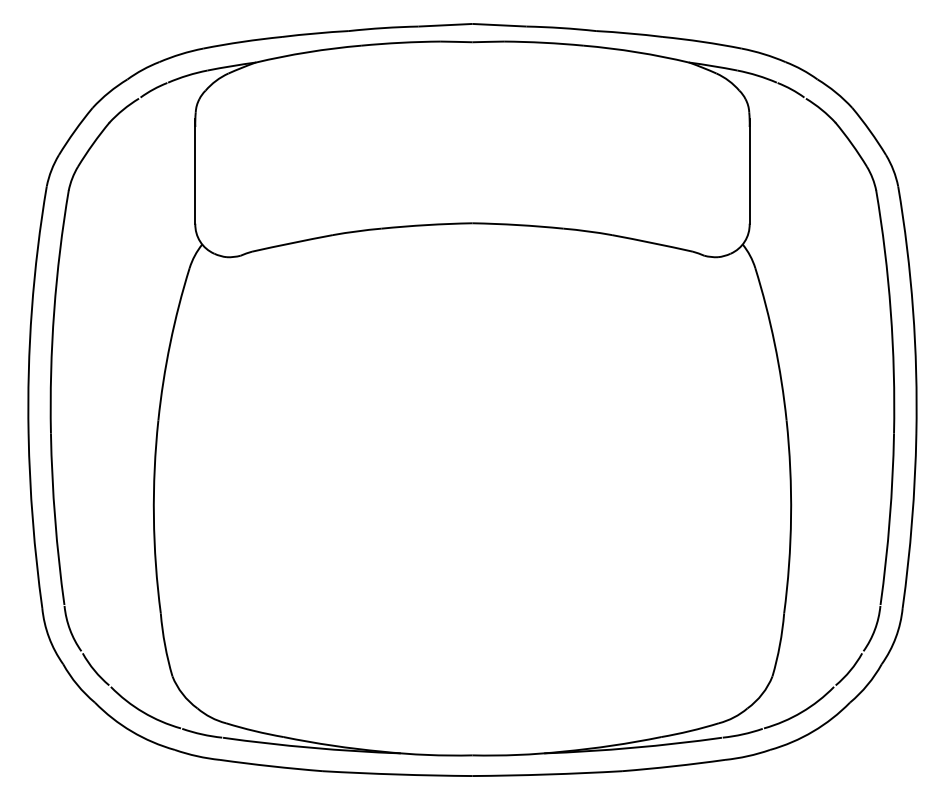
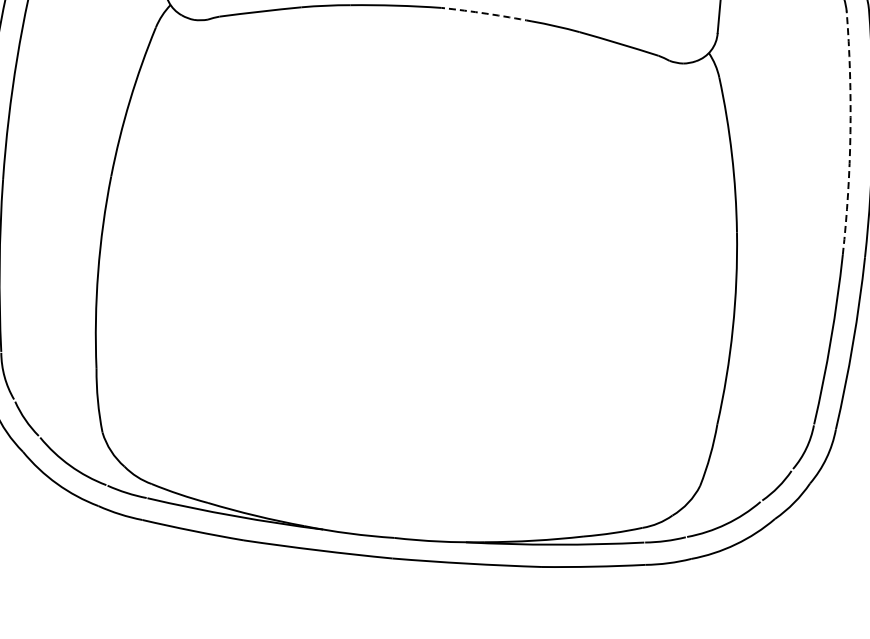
arc: (518, 225) -> (487, 14), solid -> dashed
arc: (890, 311) -> (850, 132), solid -> dashed

